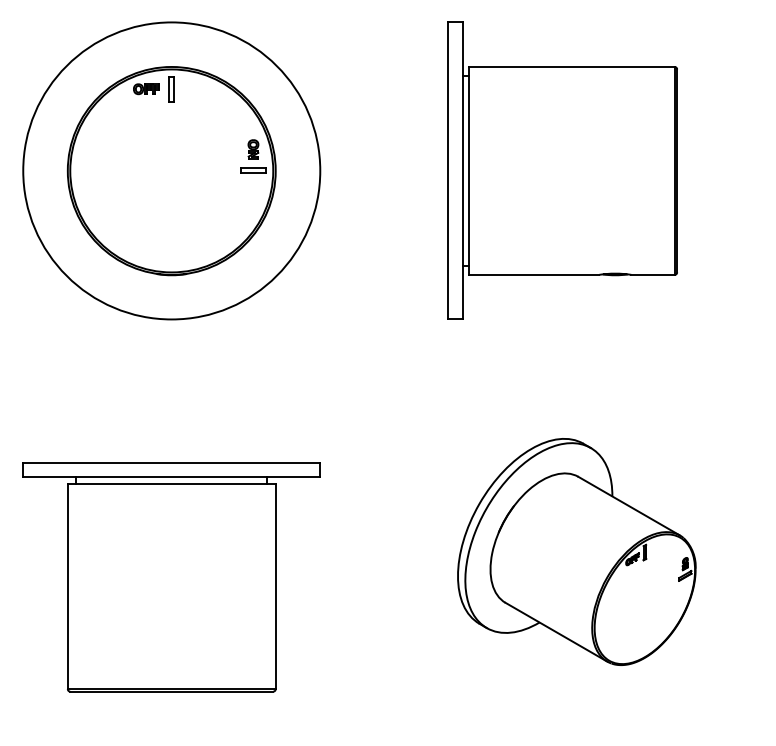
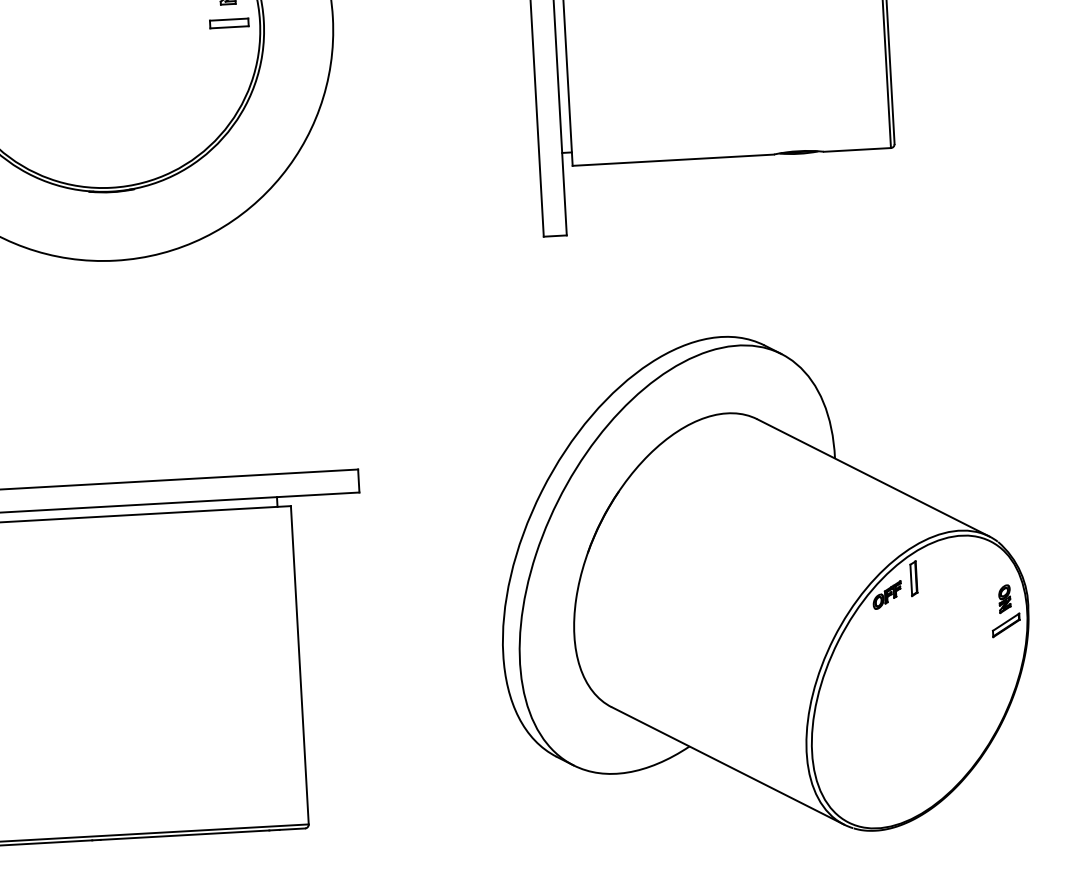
part: (576, 551) -> (762, 585), size x1.43

